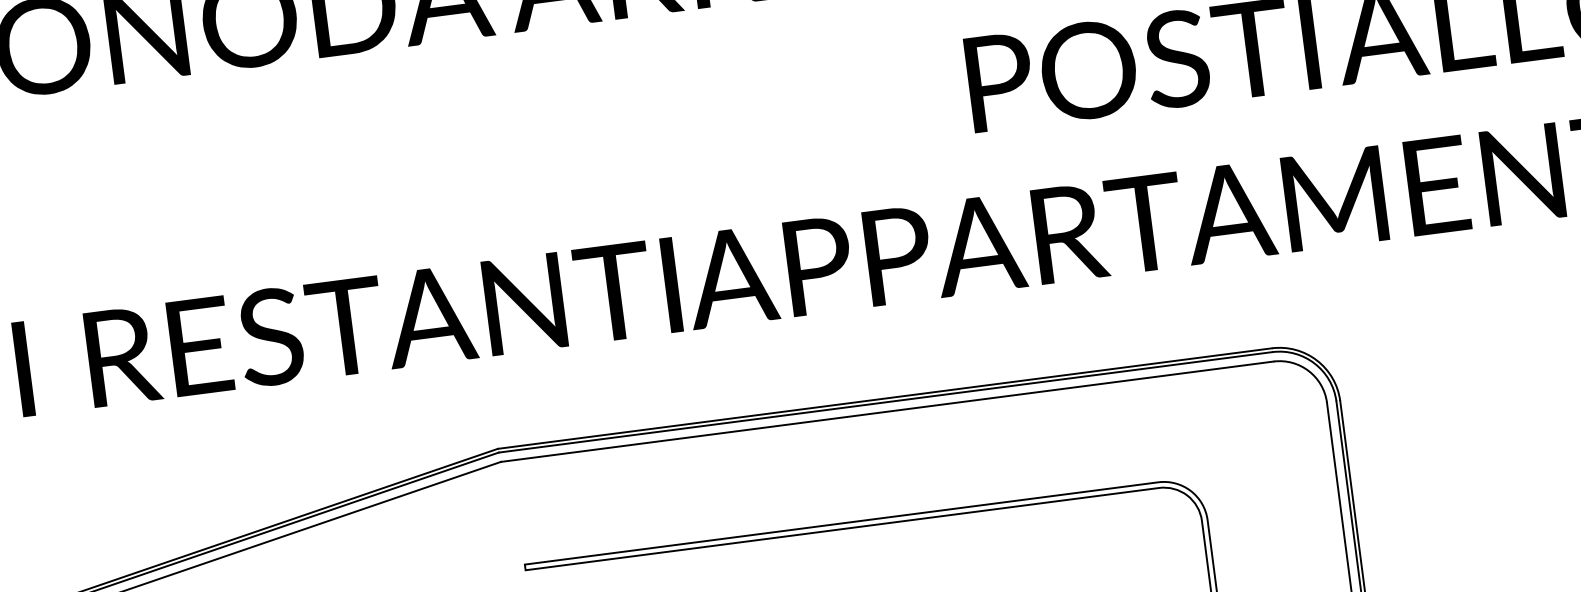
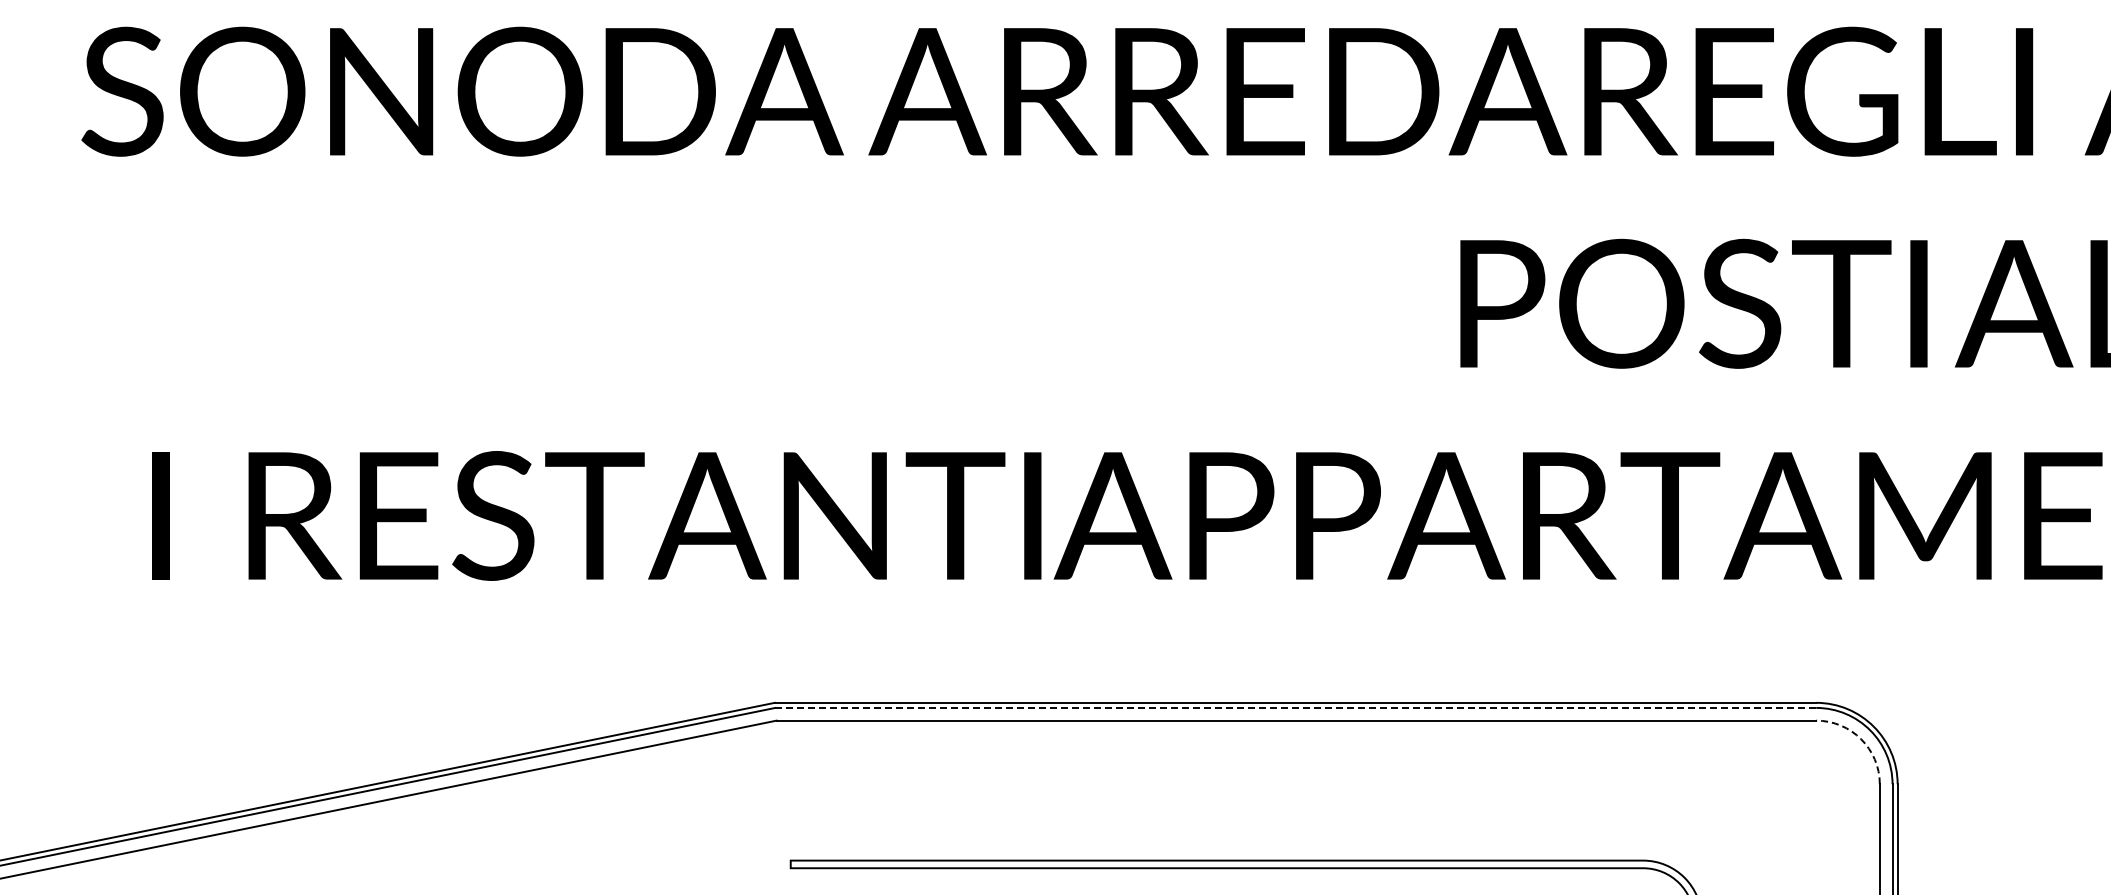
arc: (1309, 371) -> (1861, 739), solid -> dashed
line: (885, 402) -> (1295, 707), solid -> dashed

